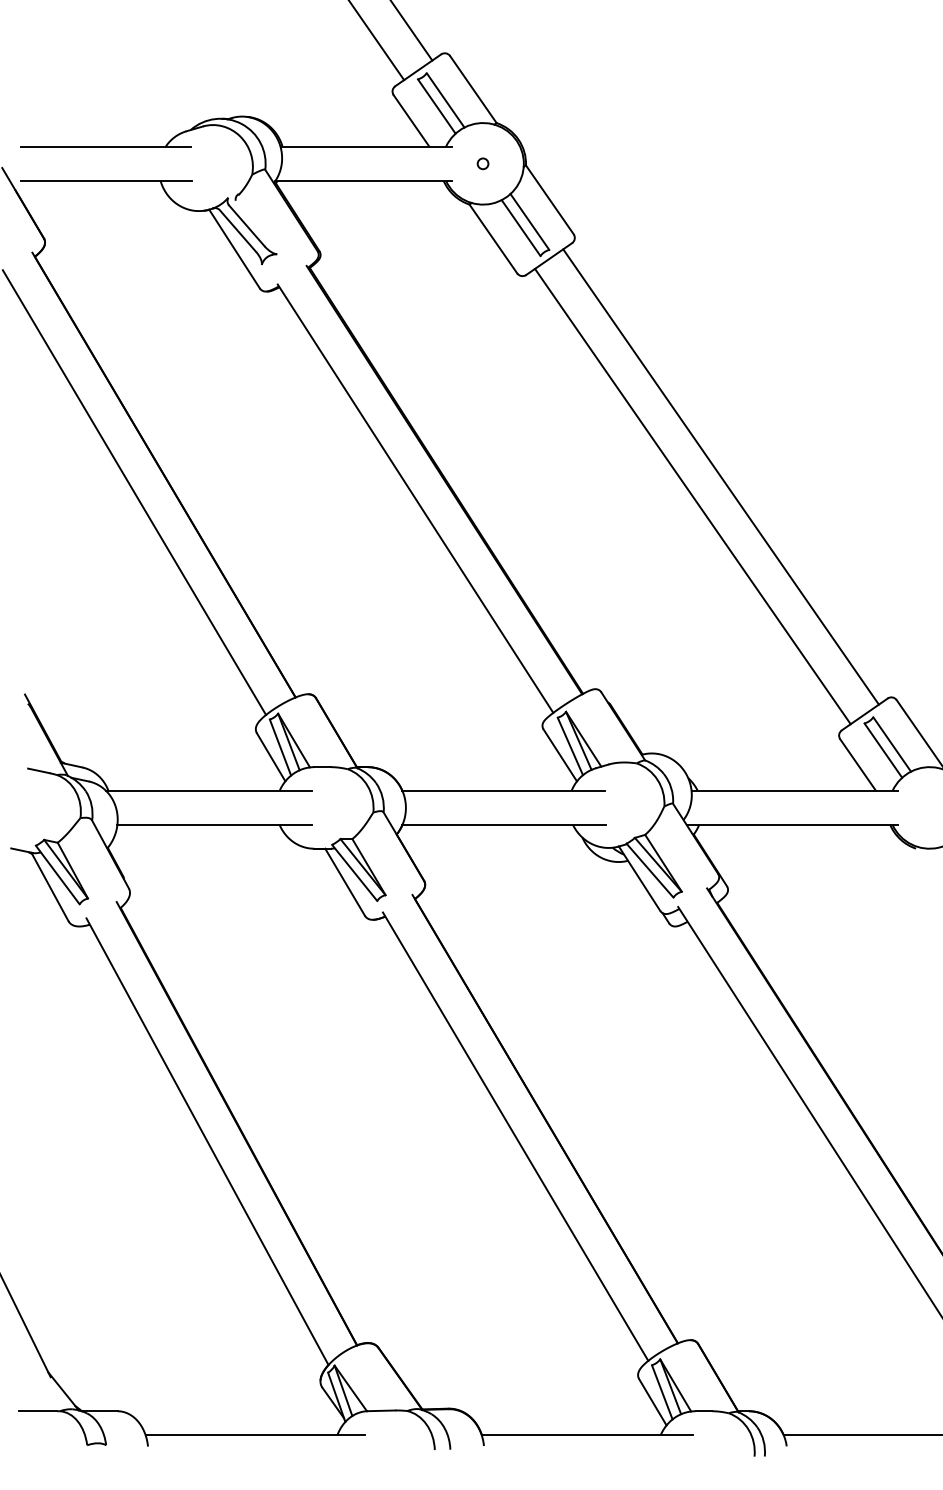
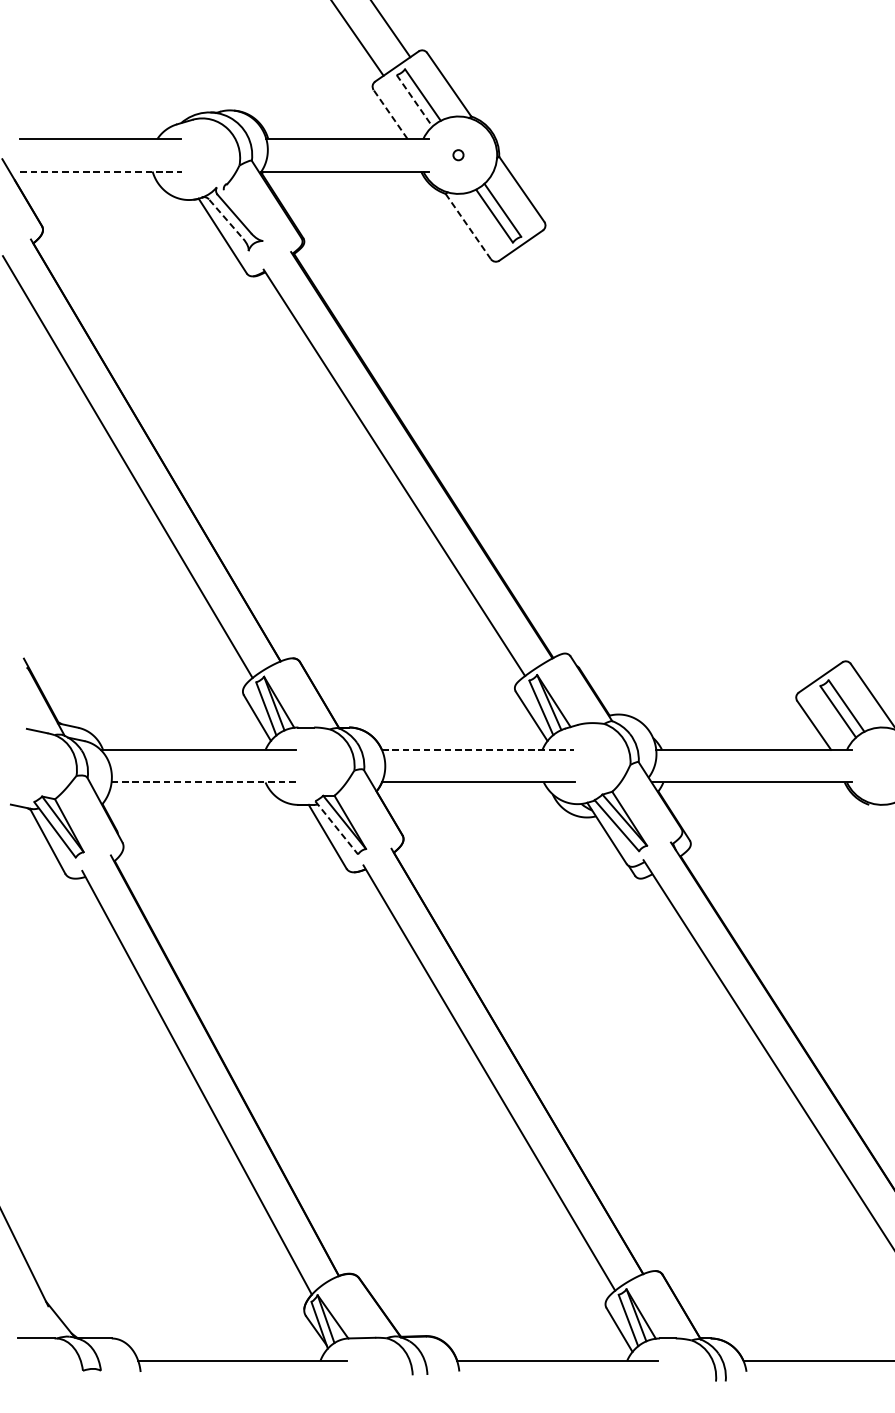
line: (437, 106) -> (415, 100), solid -> dashed
line: (411, 120) -> (390, 114), solid -> dashed
line: (107, 181) -> (102, 171), solid -> dashed
line: (238, 231) -> (226, 219), solid -> dashed
line: (493, 239) -> (468, 226), solid -> dashed
line: (720, 476) -> (683, 451), removed
line: (692, 496) -> (657, 470), removed
line: (504, 790) -> (478, 749), solid -> dashed
line: (215, 825) -> (204, 782), solid -> dashed
line: (354, 872) -> (336, 827), solid -> dashed

